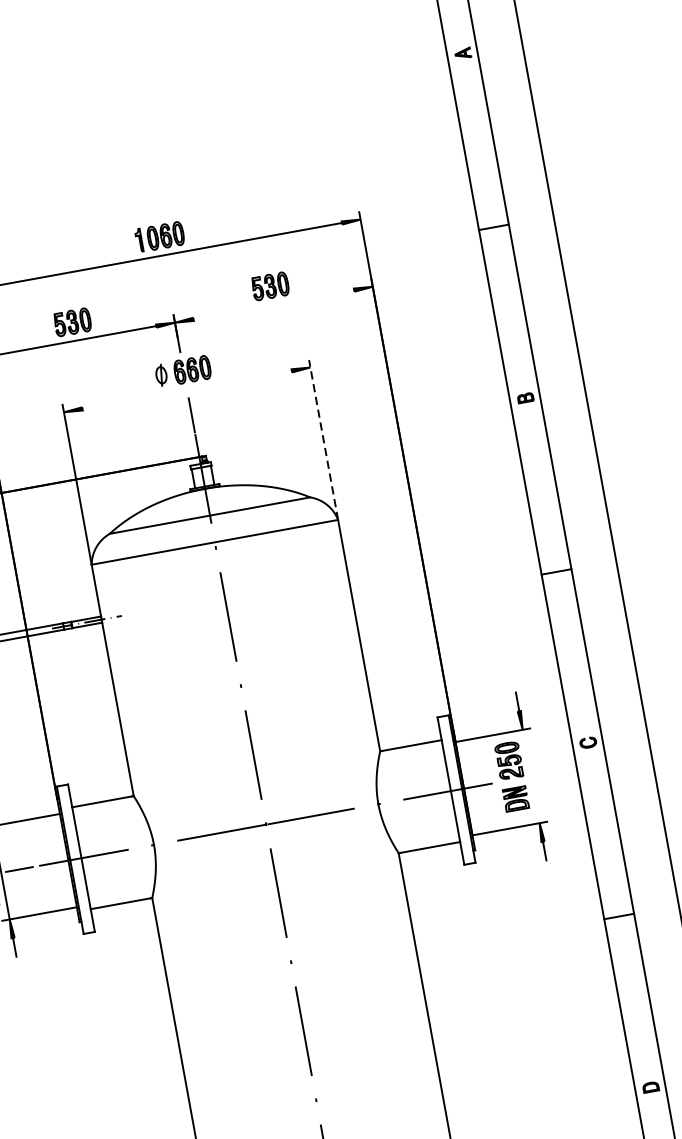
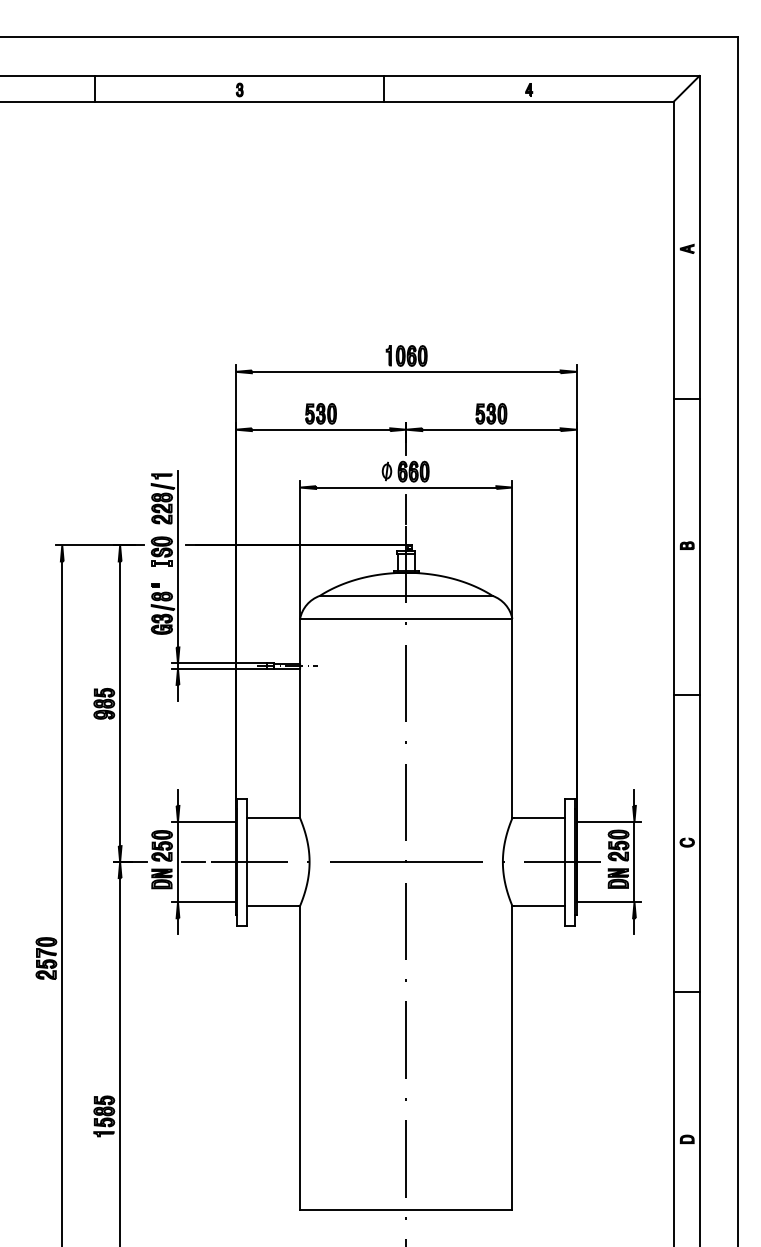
line: (273, 304) -> (491, 429), added
line: (187, 389) -> (406, 487), added
line: (323, 440) -> (512, 550), dashed -> solid
line: (531, 775) -> (634, 861), added

